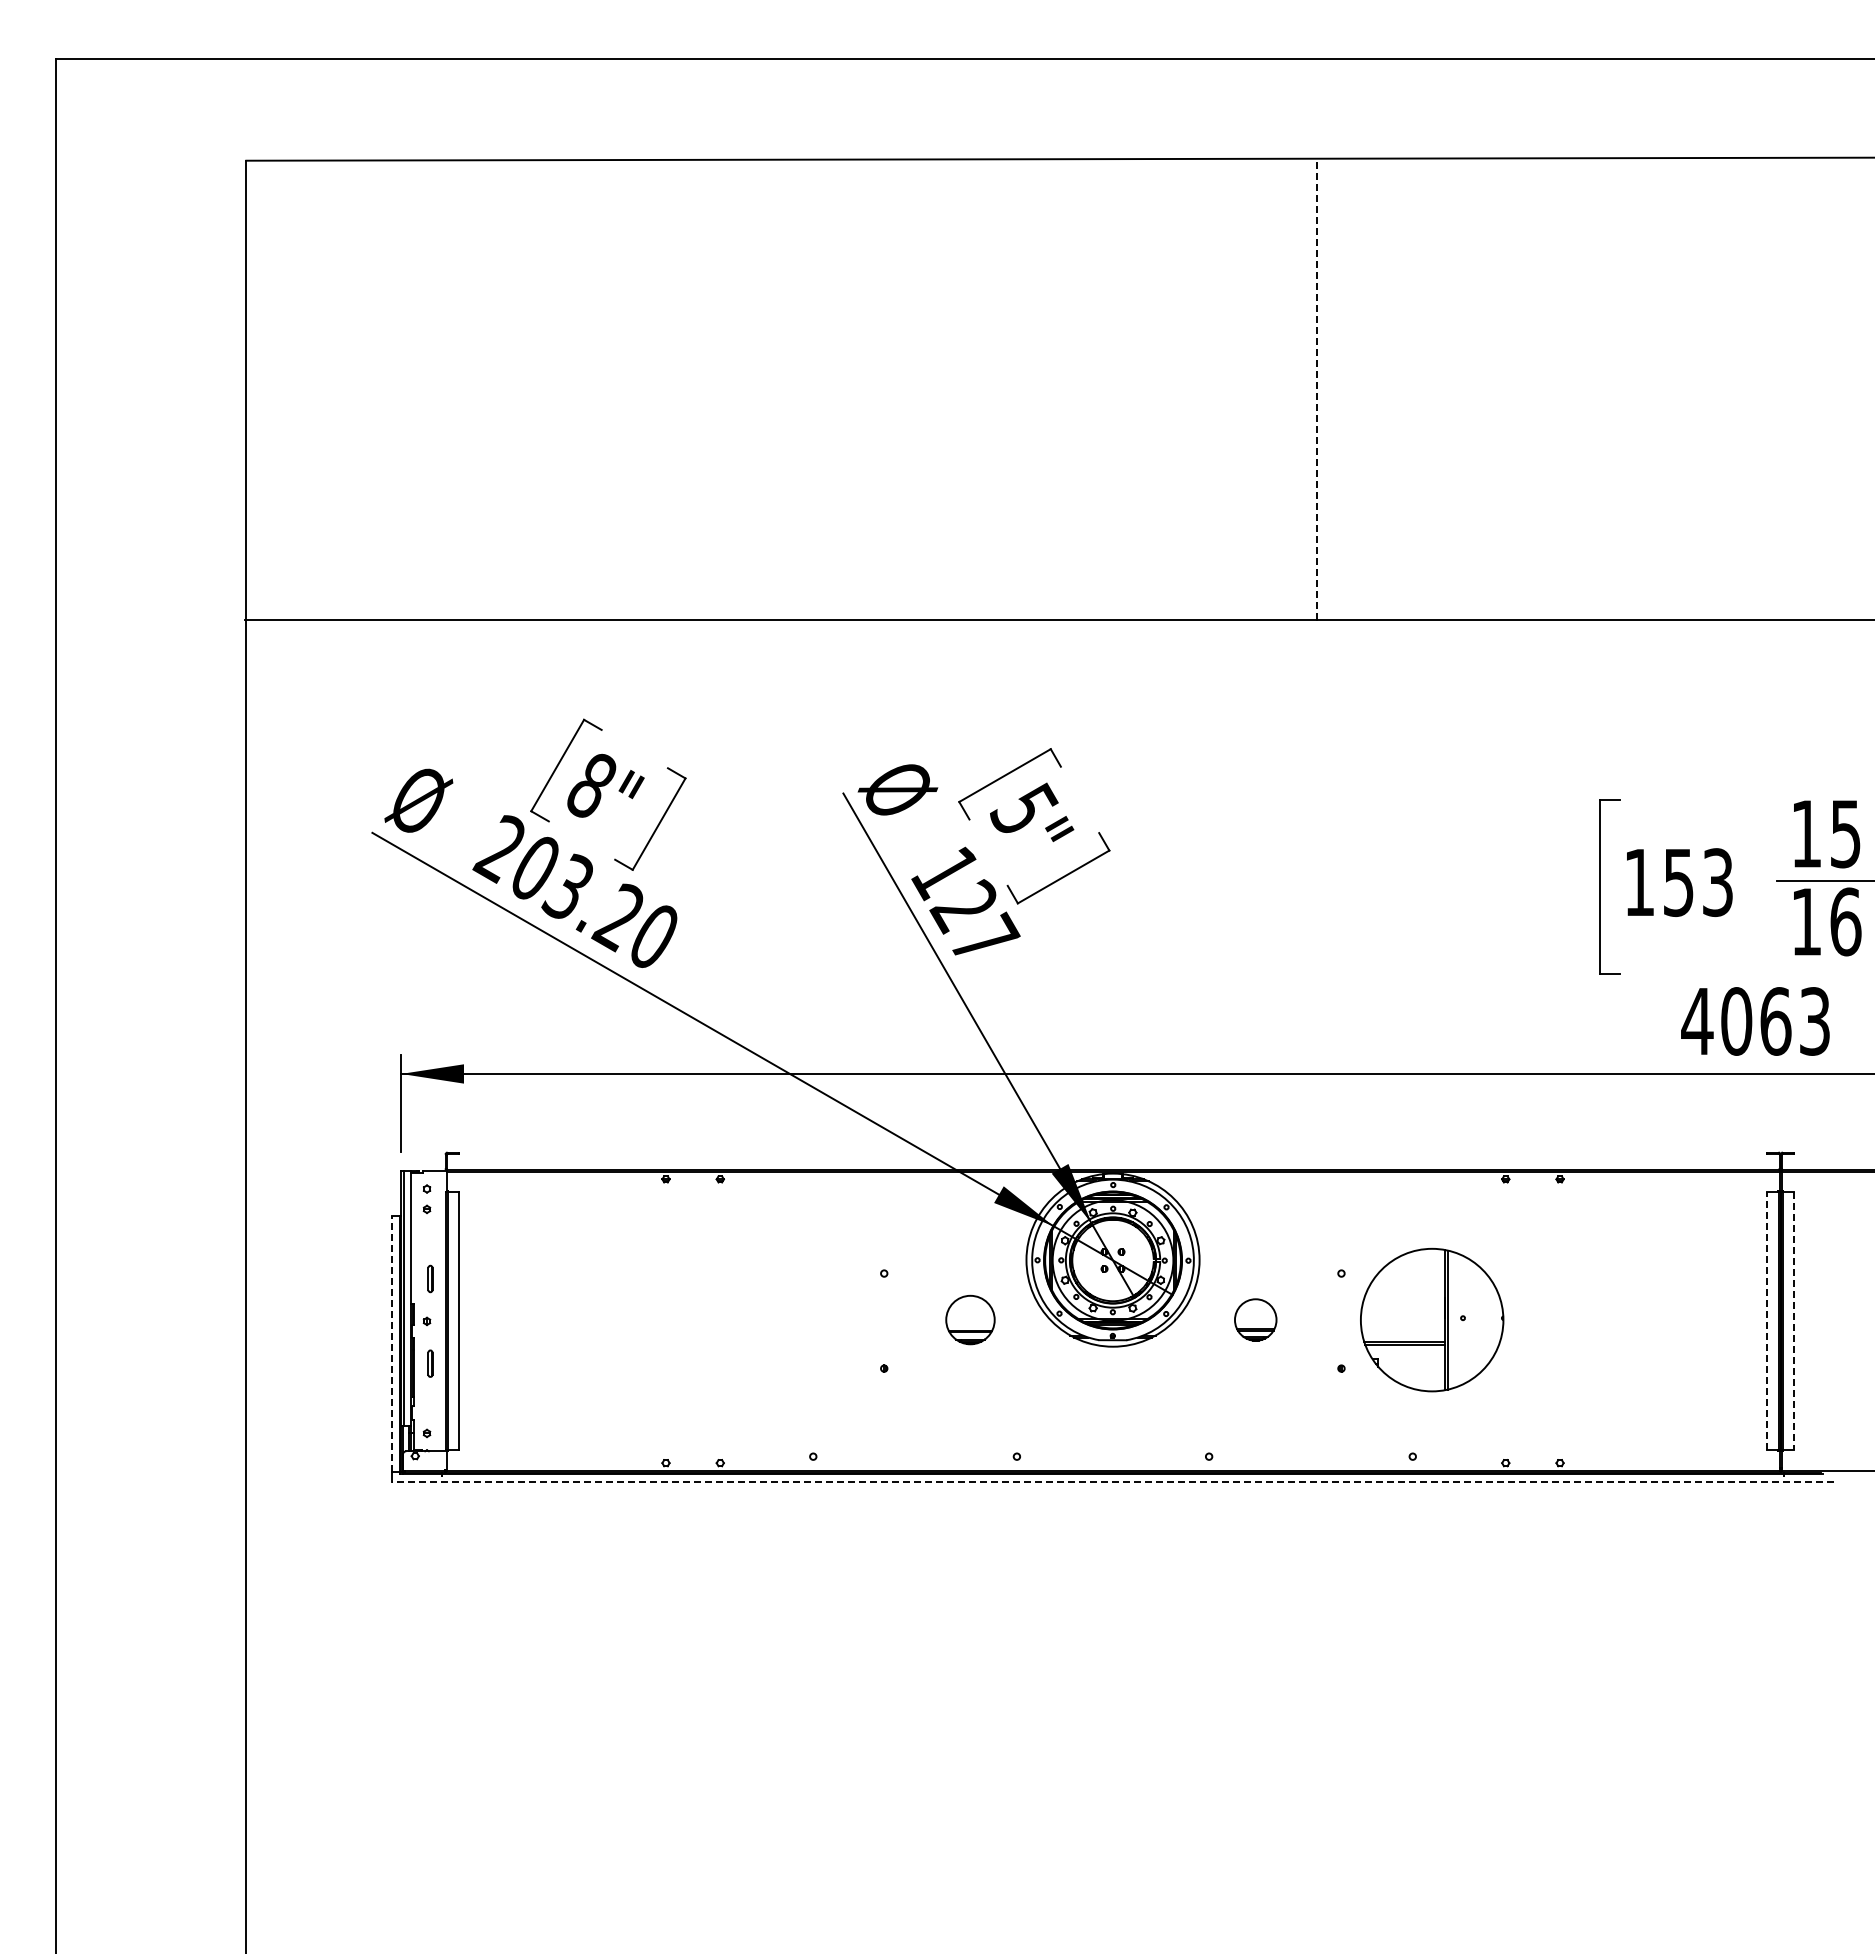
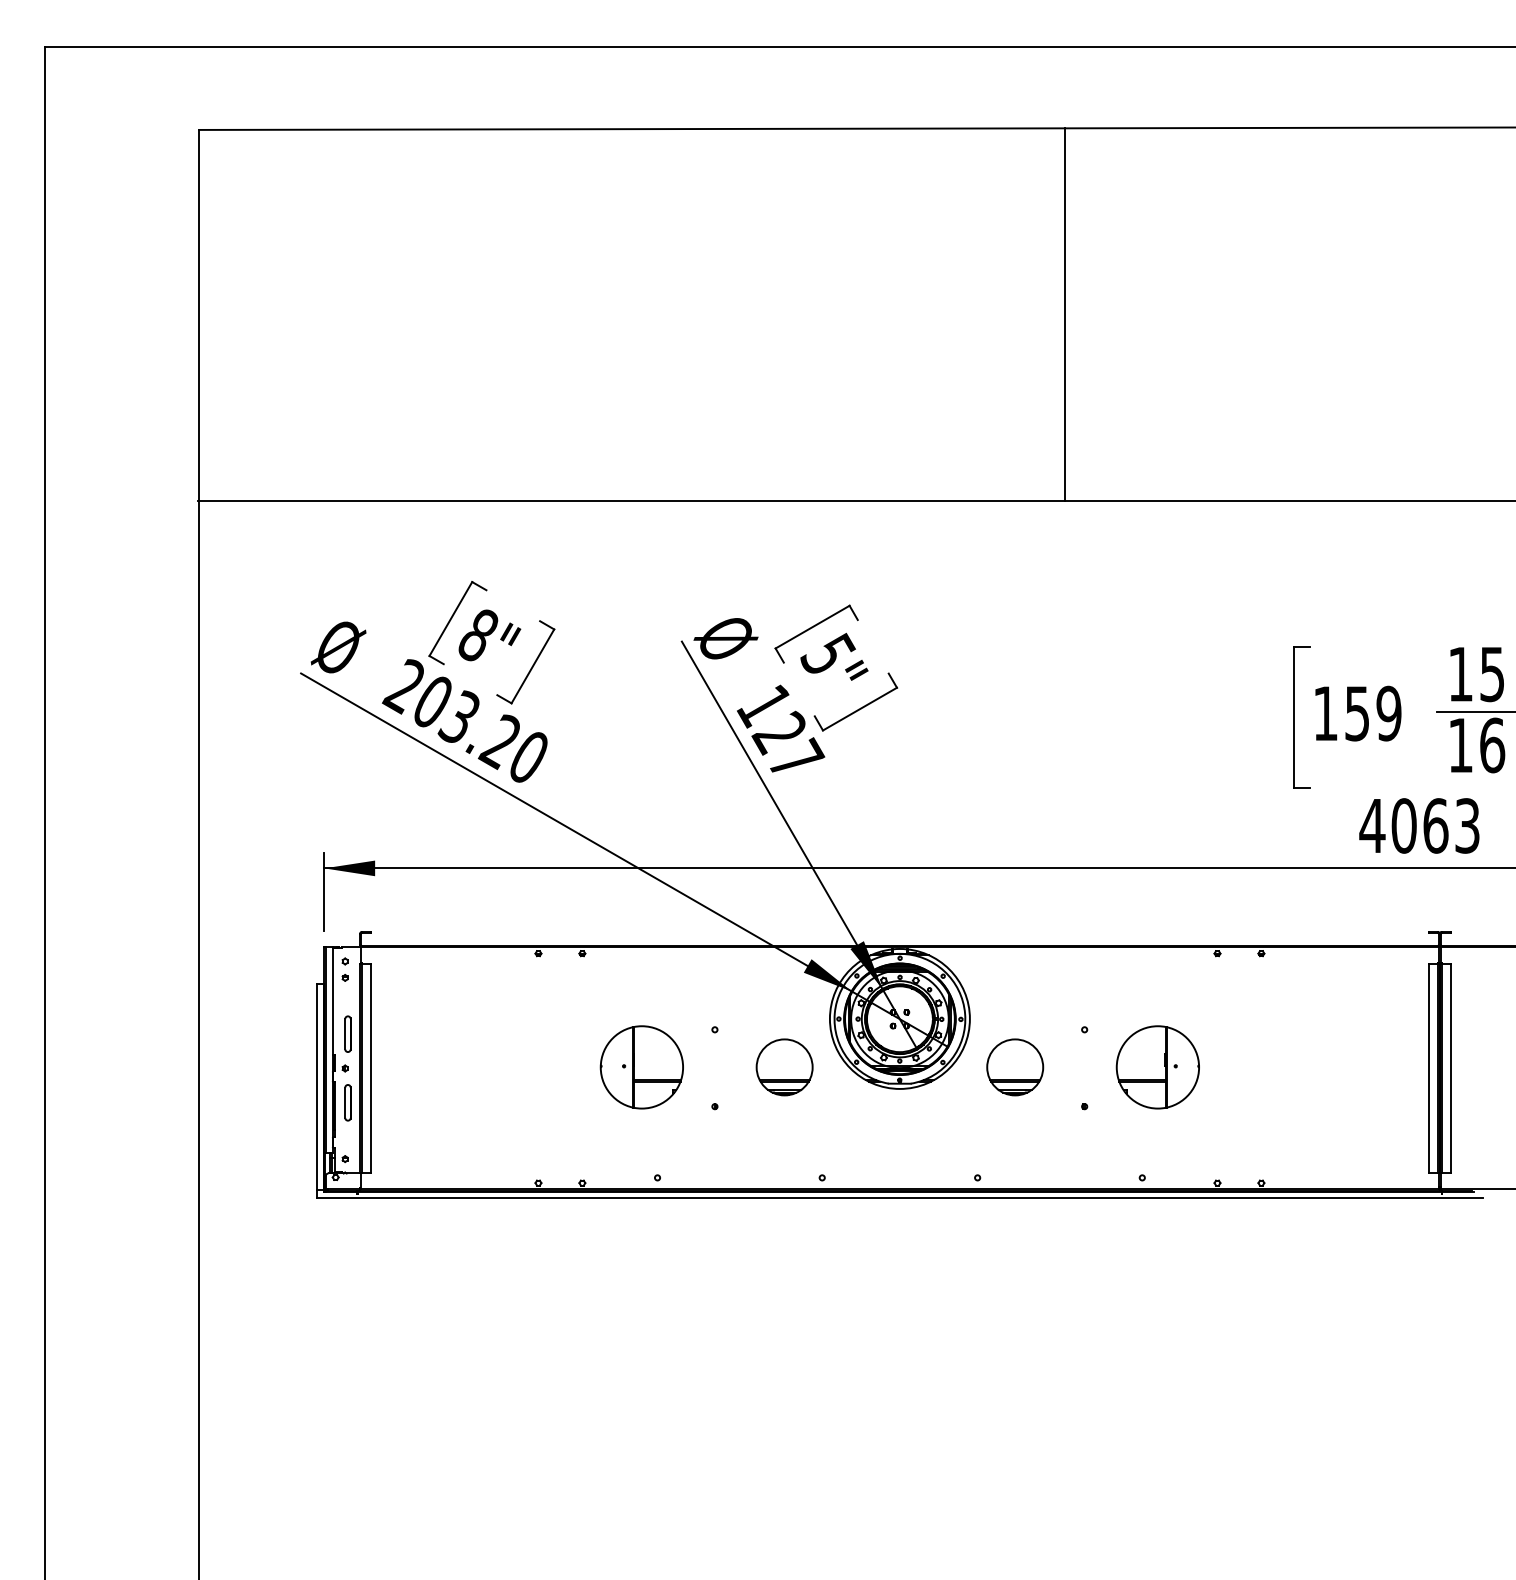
line: (1316, 388) -> (1064, 314), dashed -> solid
text: (1717, 882) -> (1388, 713), 153 -> 159
part: (430, 1278) -> (348, 1033), size x1.67
part: (793, 1319) -> (641, 1066), added
part: (970, 1319) -> (784, 1066), size x1.43
part: (1255, 1319) -> (1015, 1066), size x1.67
part: (1431, 1319) -> (1157, 1066), size x0.71
line: (1766, 1320) -> (1428, 1067), dashed -> solid
line: (1794, 1321) -> (1450, 1068), dashed -> solid
line: (392, 1344) -> (317, 1087), dashed -> solid
part: (430, 1363) -> (348, 1102), size x1.67
line: (1113, 1481) -> (900, 1197), dashed -> solid

